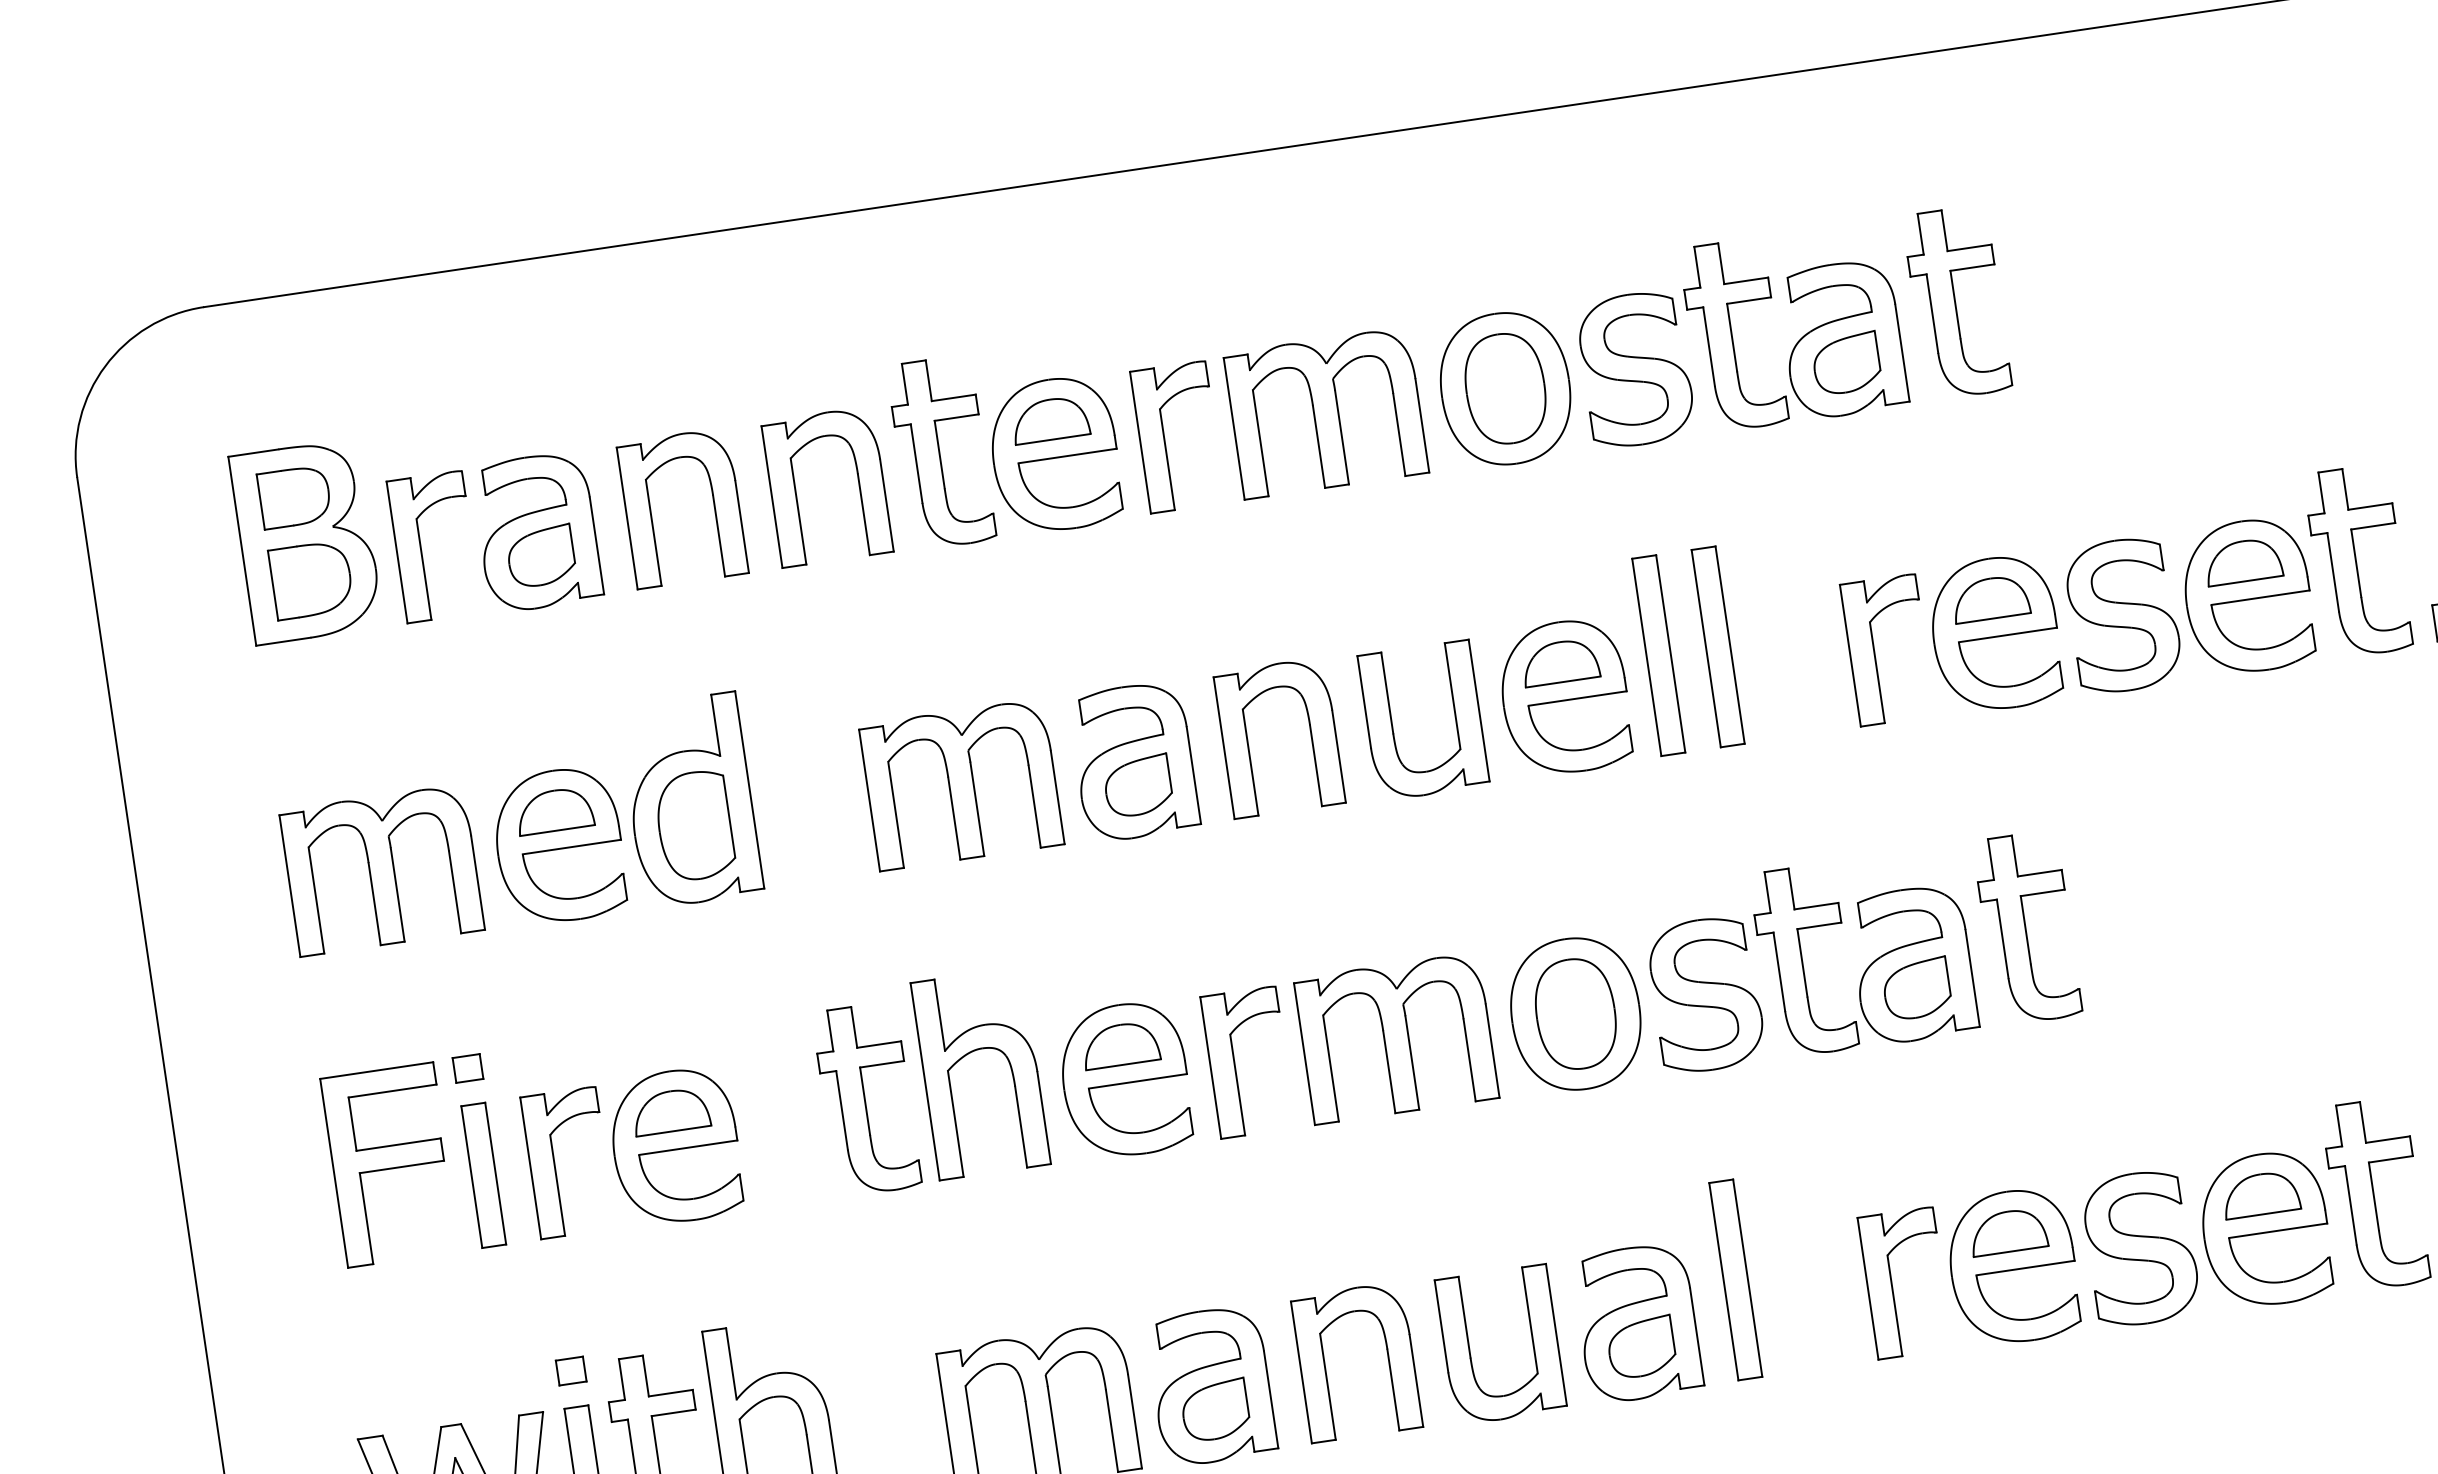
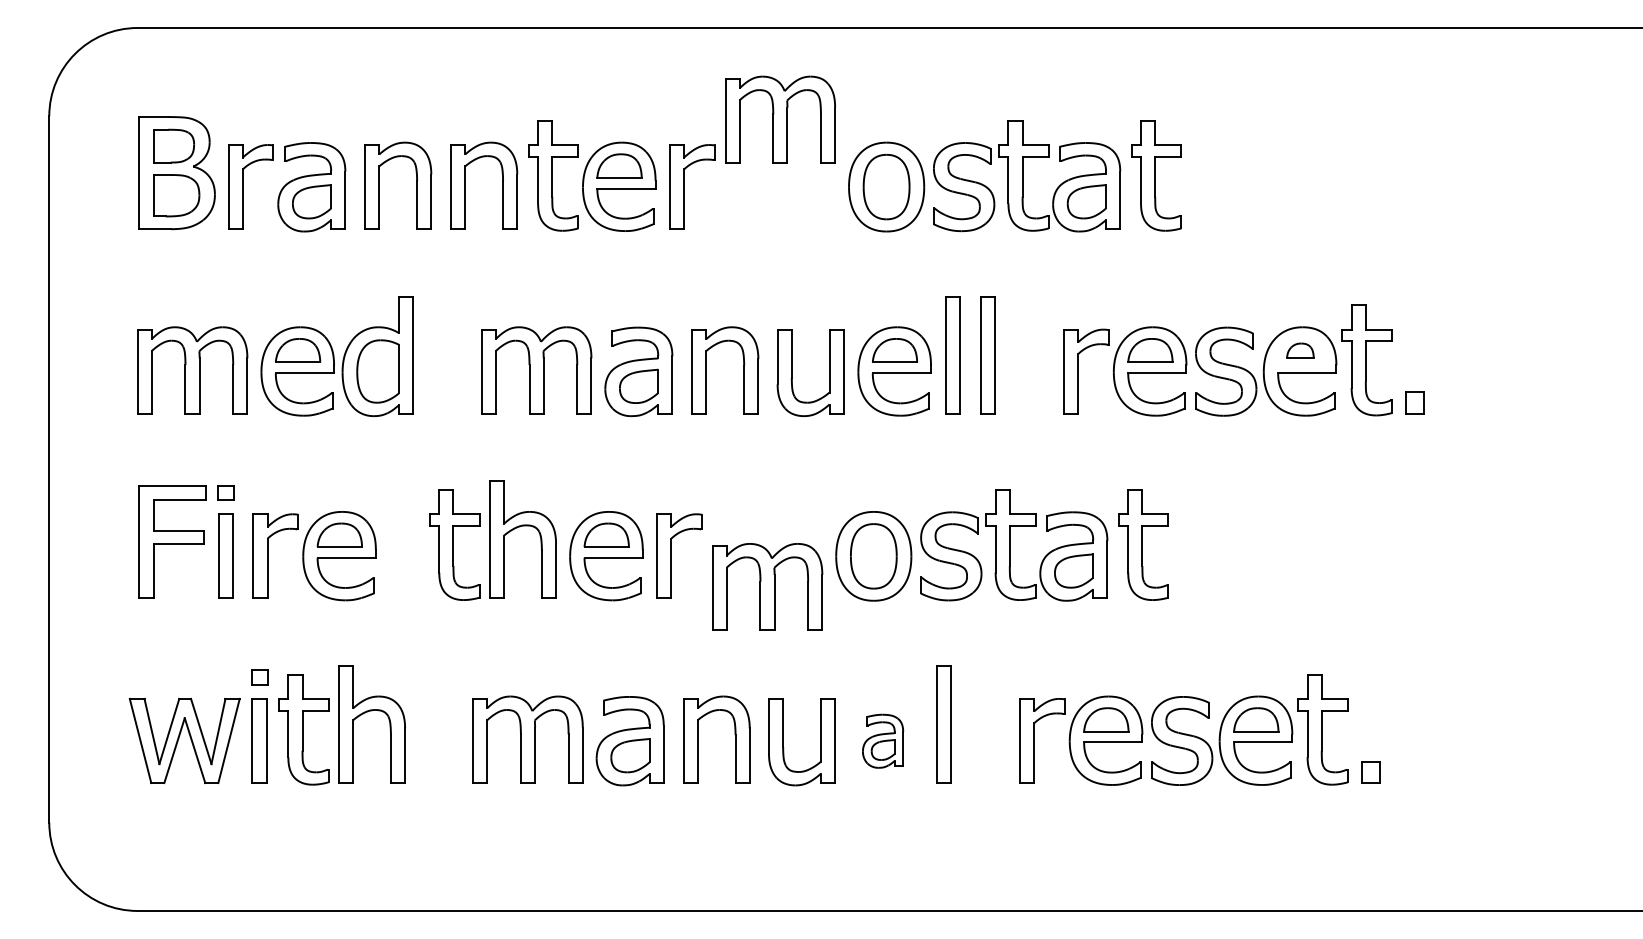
part: (1326, 412) -> (780, 119), moved
part: (2243, 561) -> (1300, 350), size x0.6
part: (1396, 1037) -> (767, 586), moved
part: (1636, 1323) -> (882, 741), size x0.6

